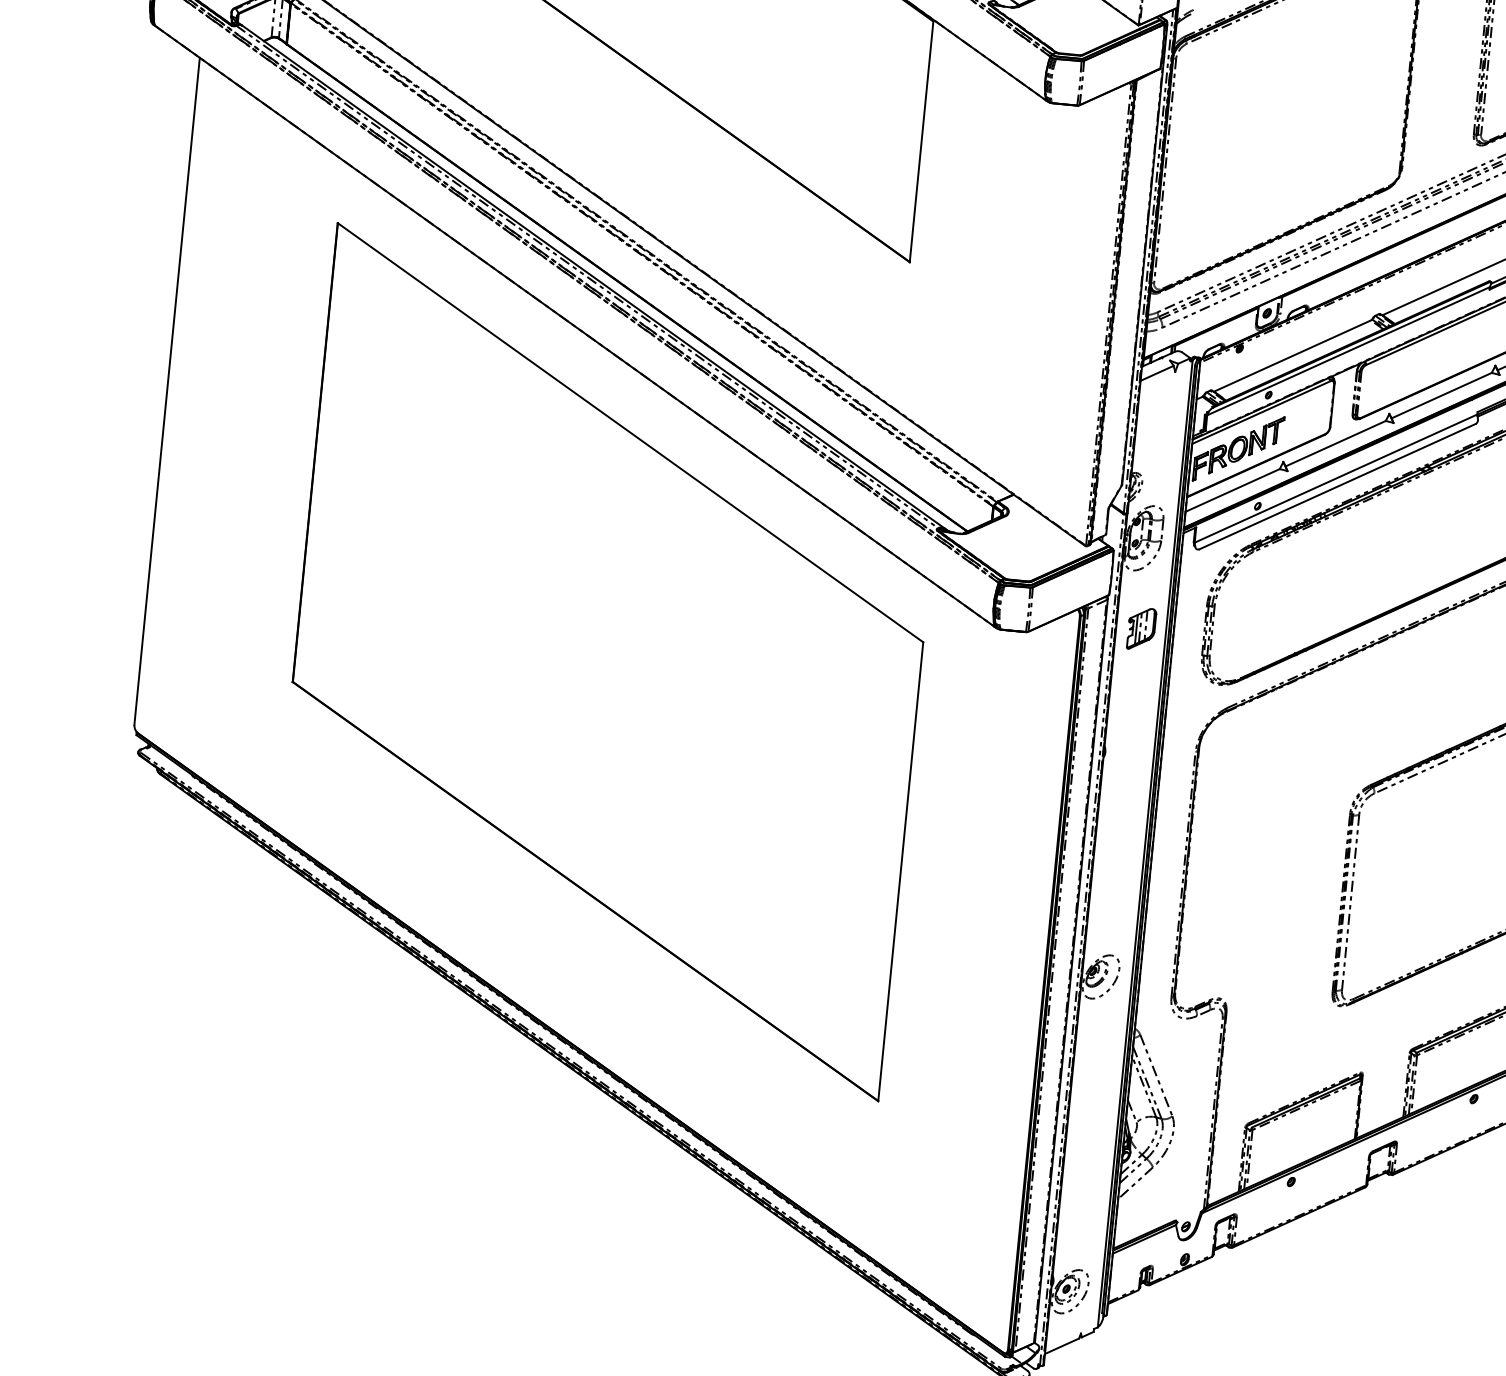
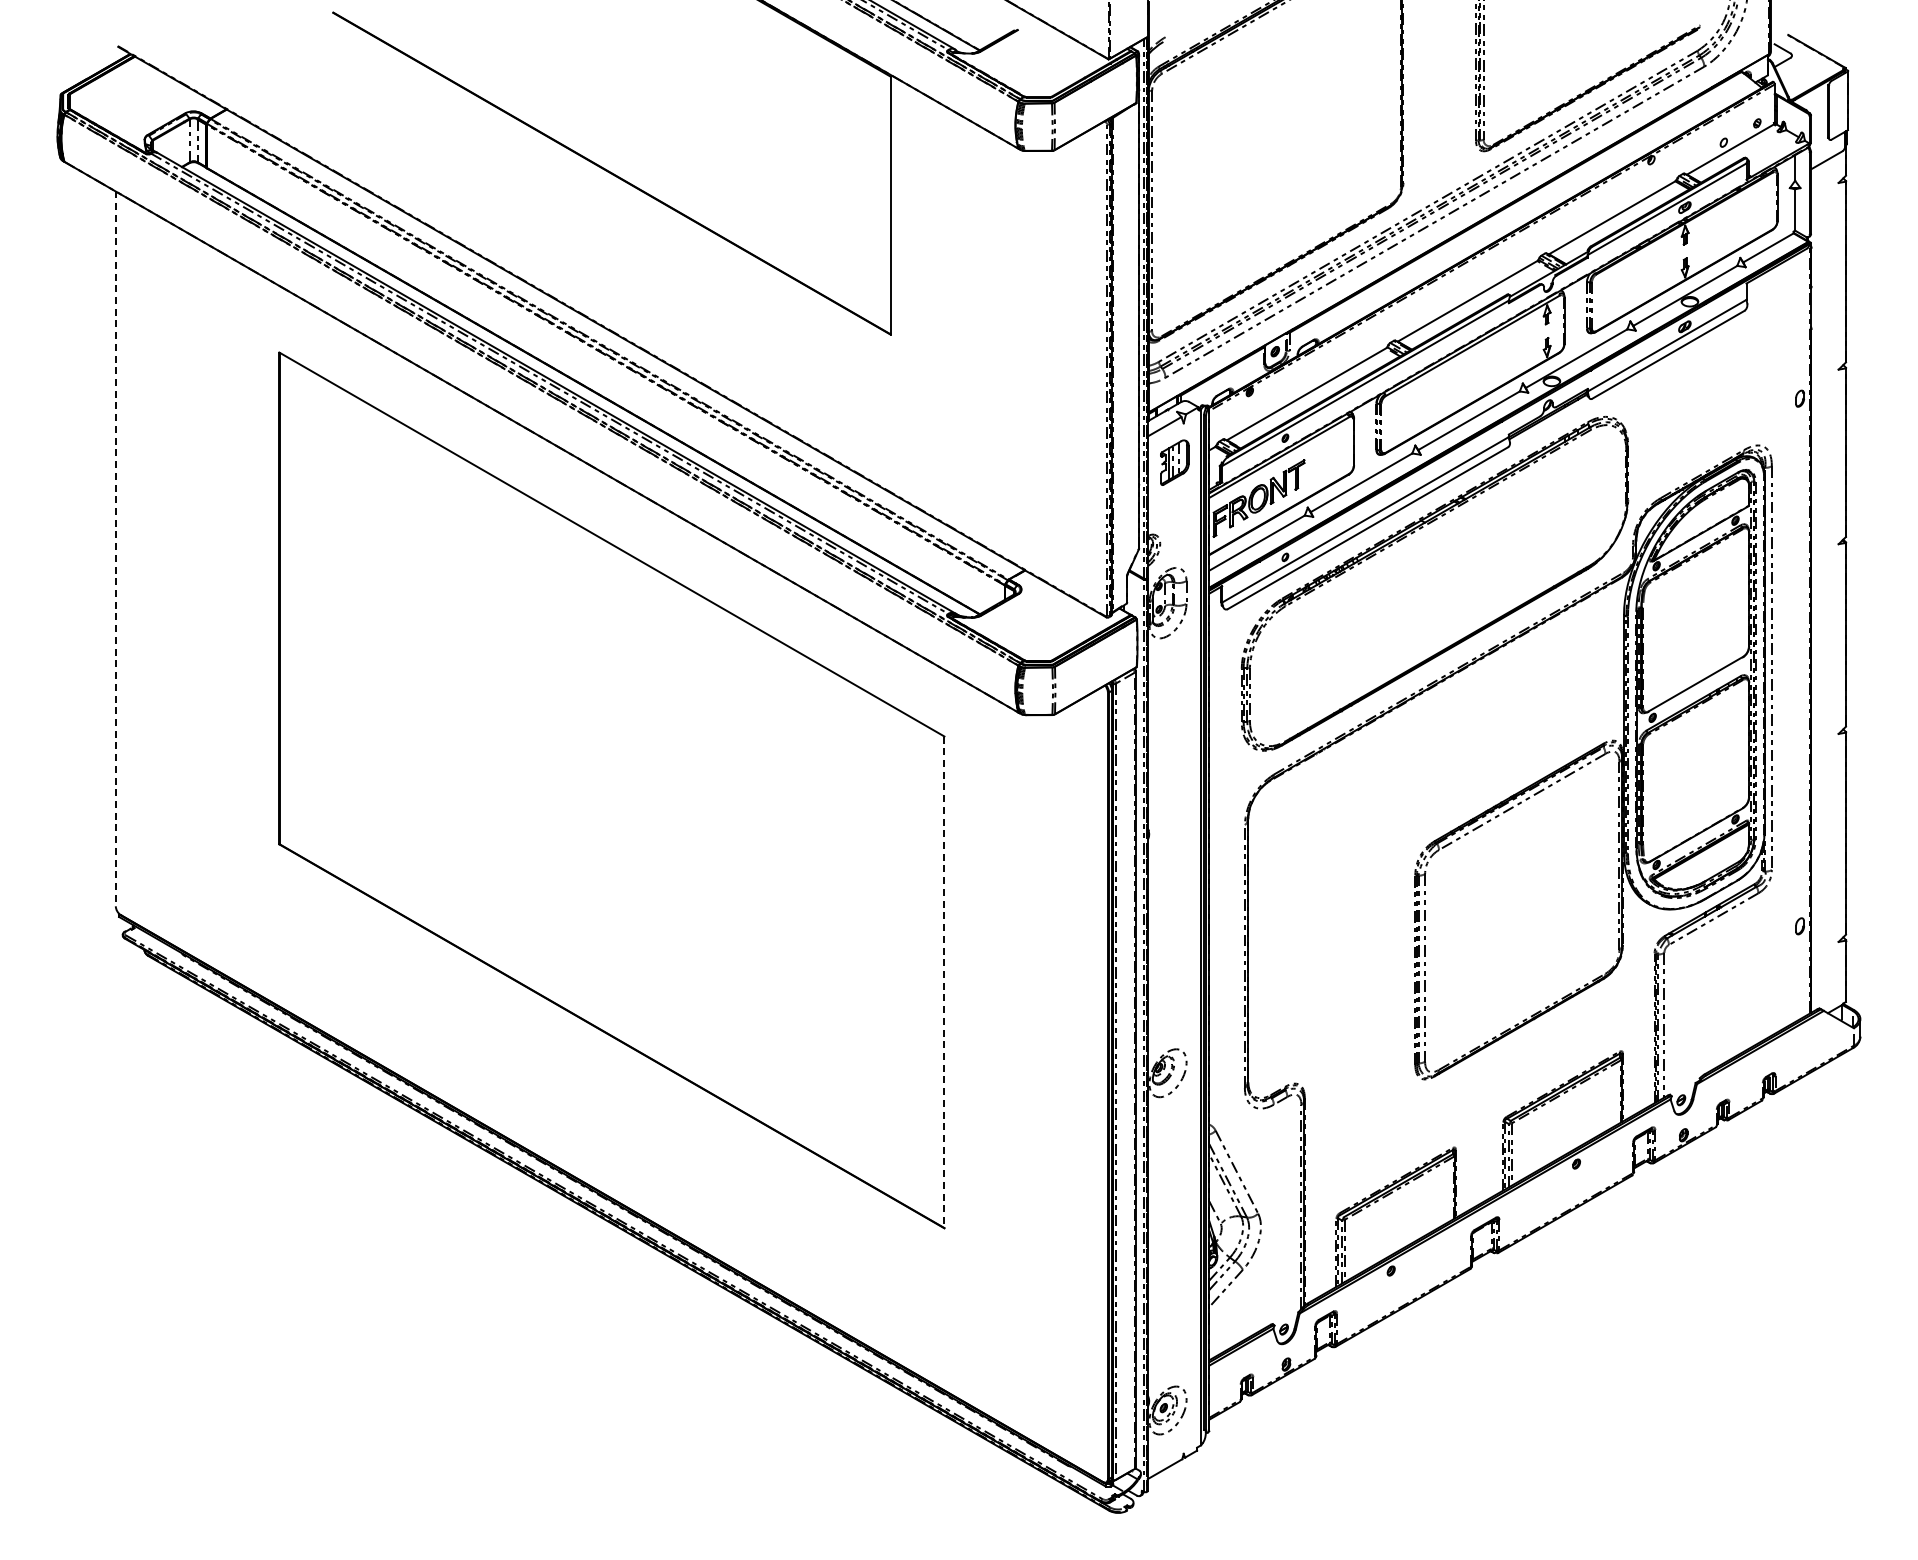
line: (166, 391) -> (115, 549), solid -> dashed
part: (1141, 628) -> (1174, 462), moved
line: (900, 871) -> (944, 982), solid -> dashed

